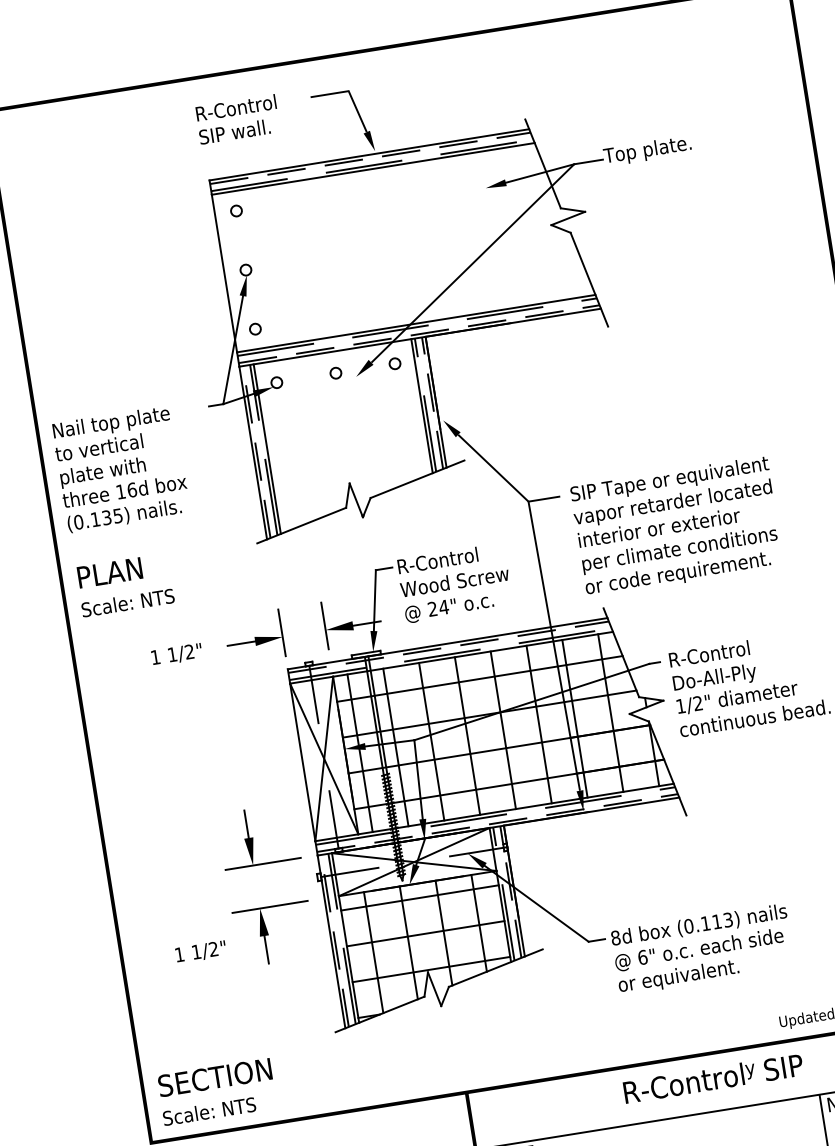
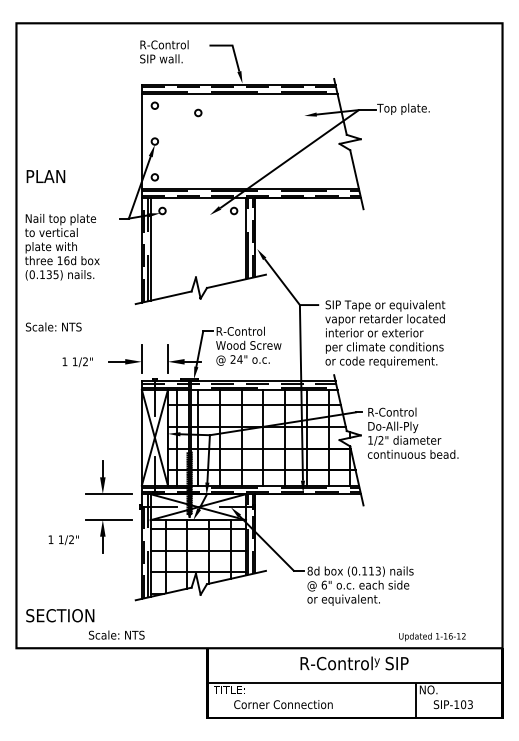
circle: (336, 372) -> (198, 112), moved
text: (109, 572) -> (45, 176), moved
text: (208, 1110) -> (116, 634), moved

